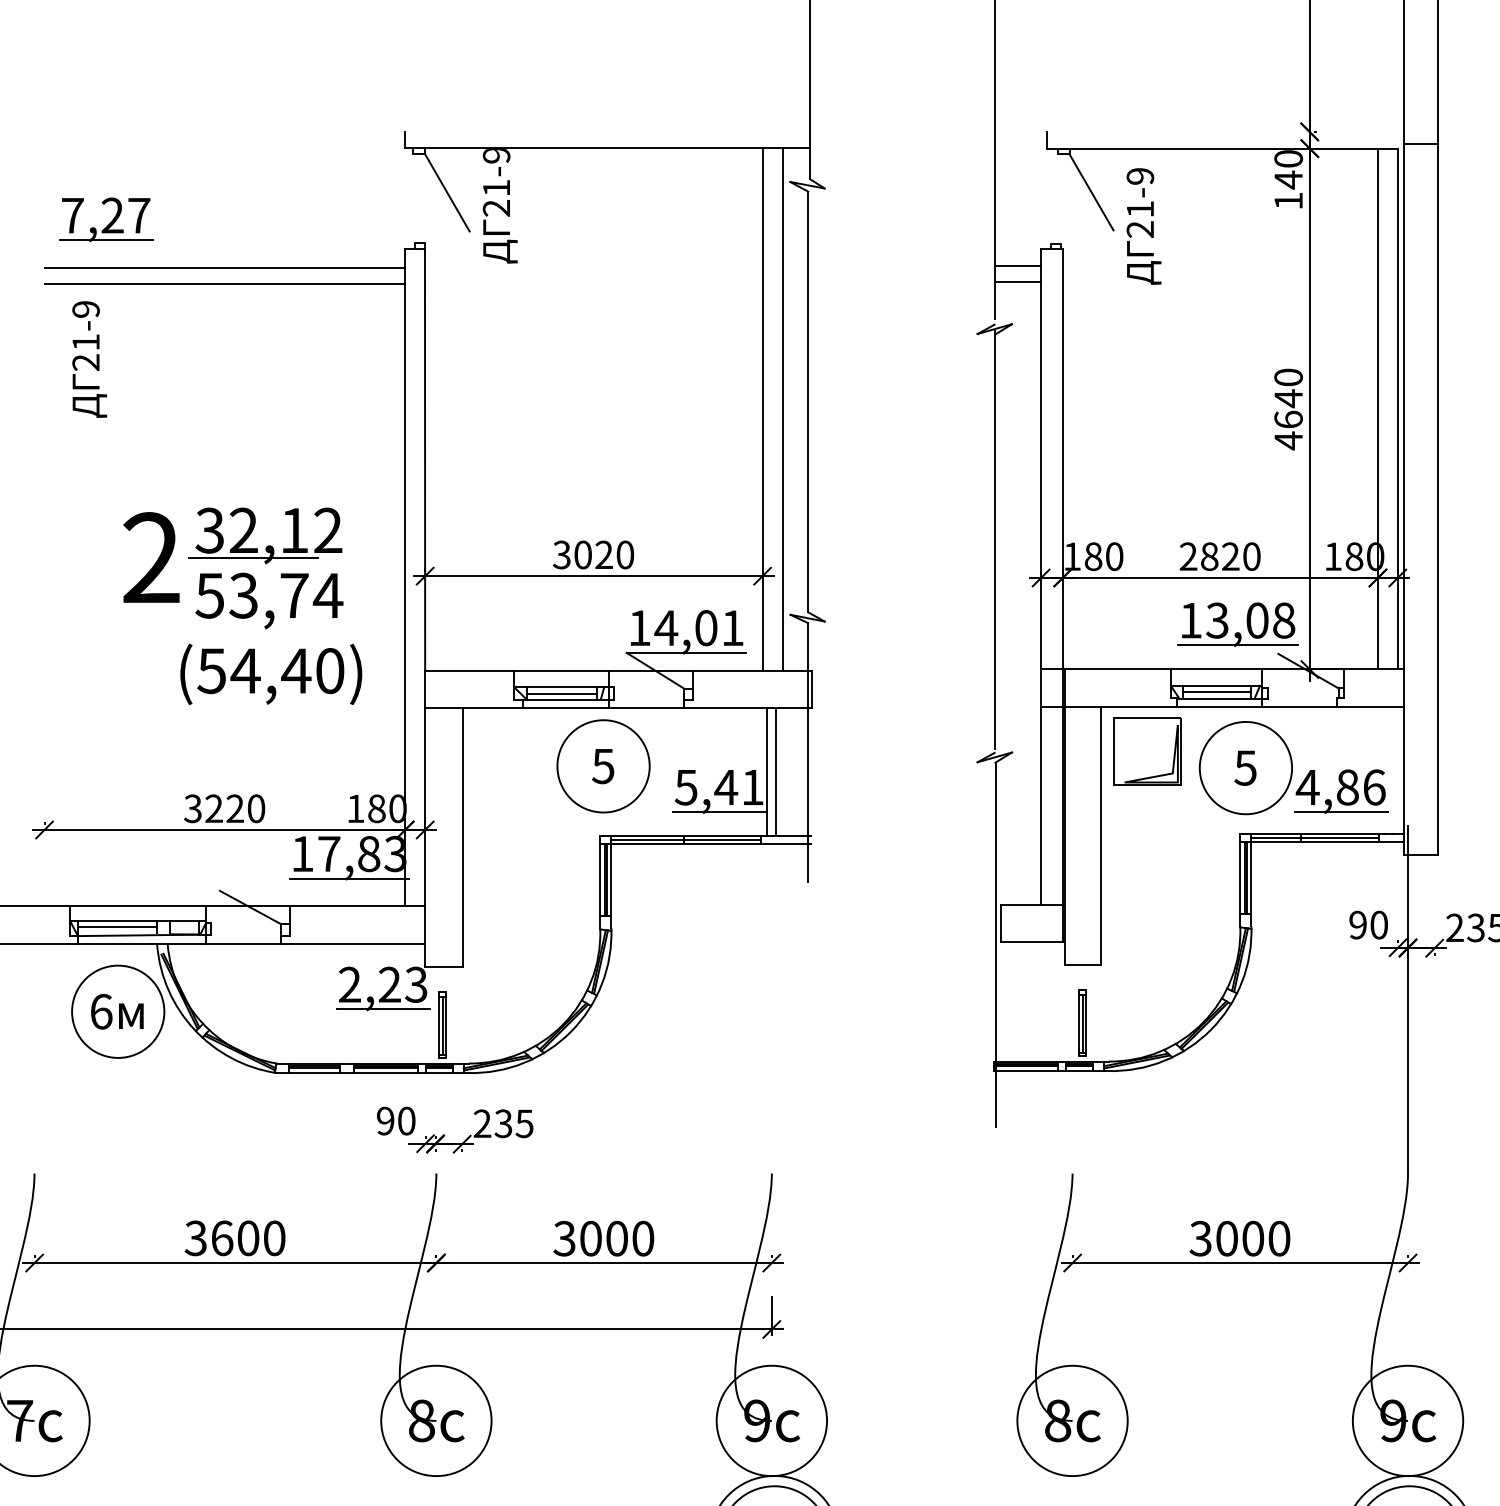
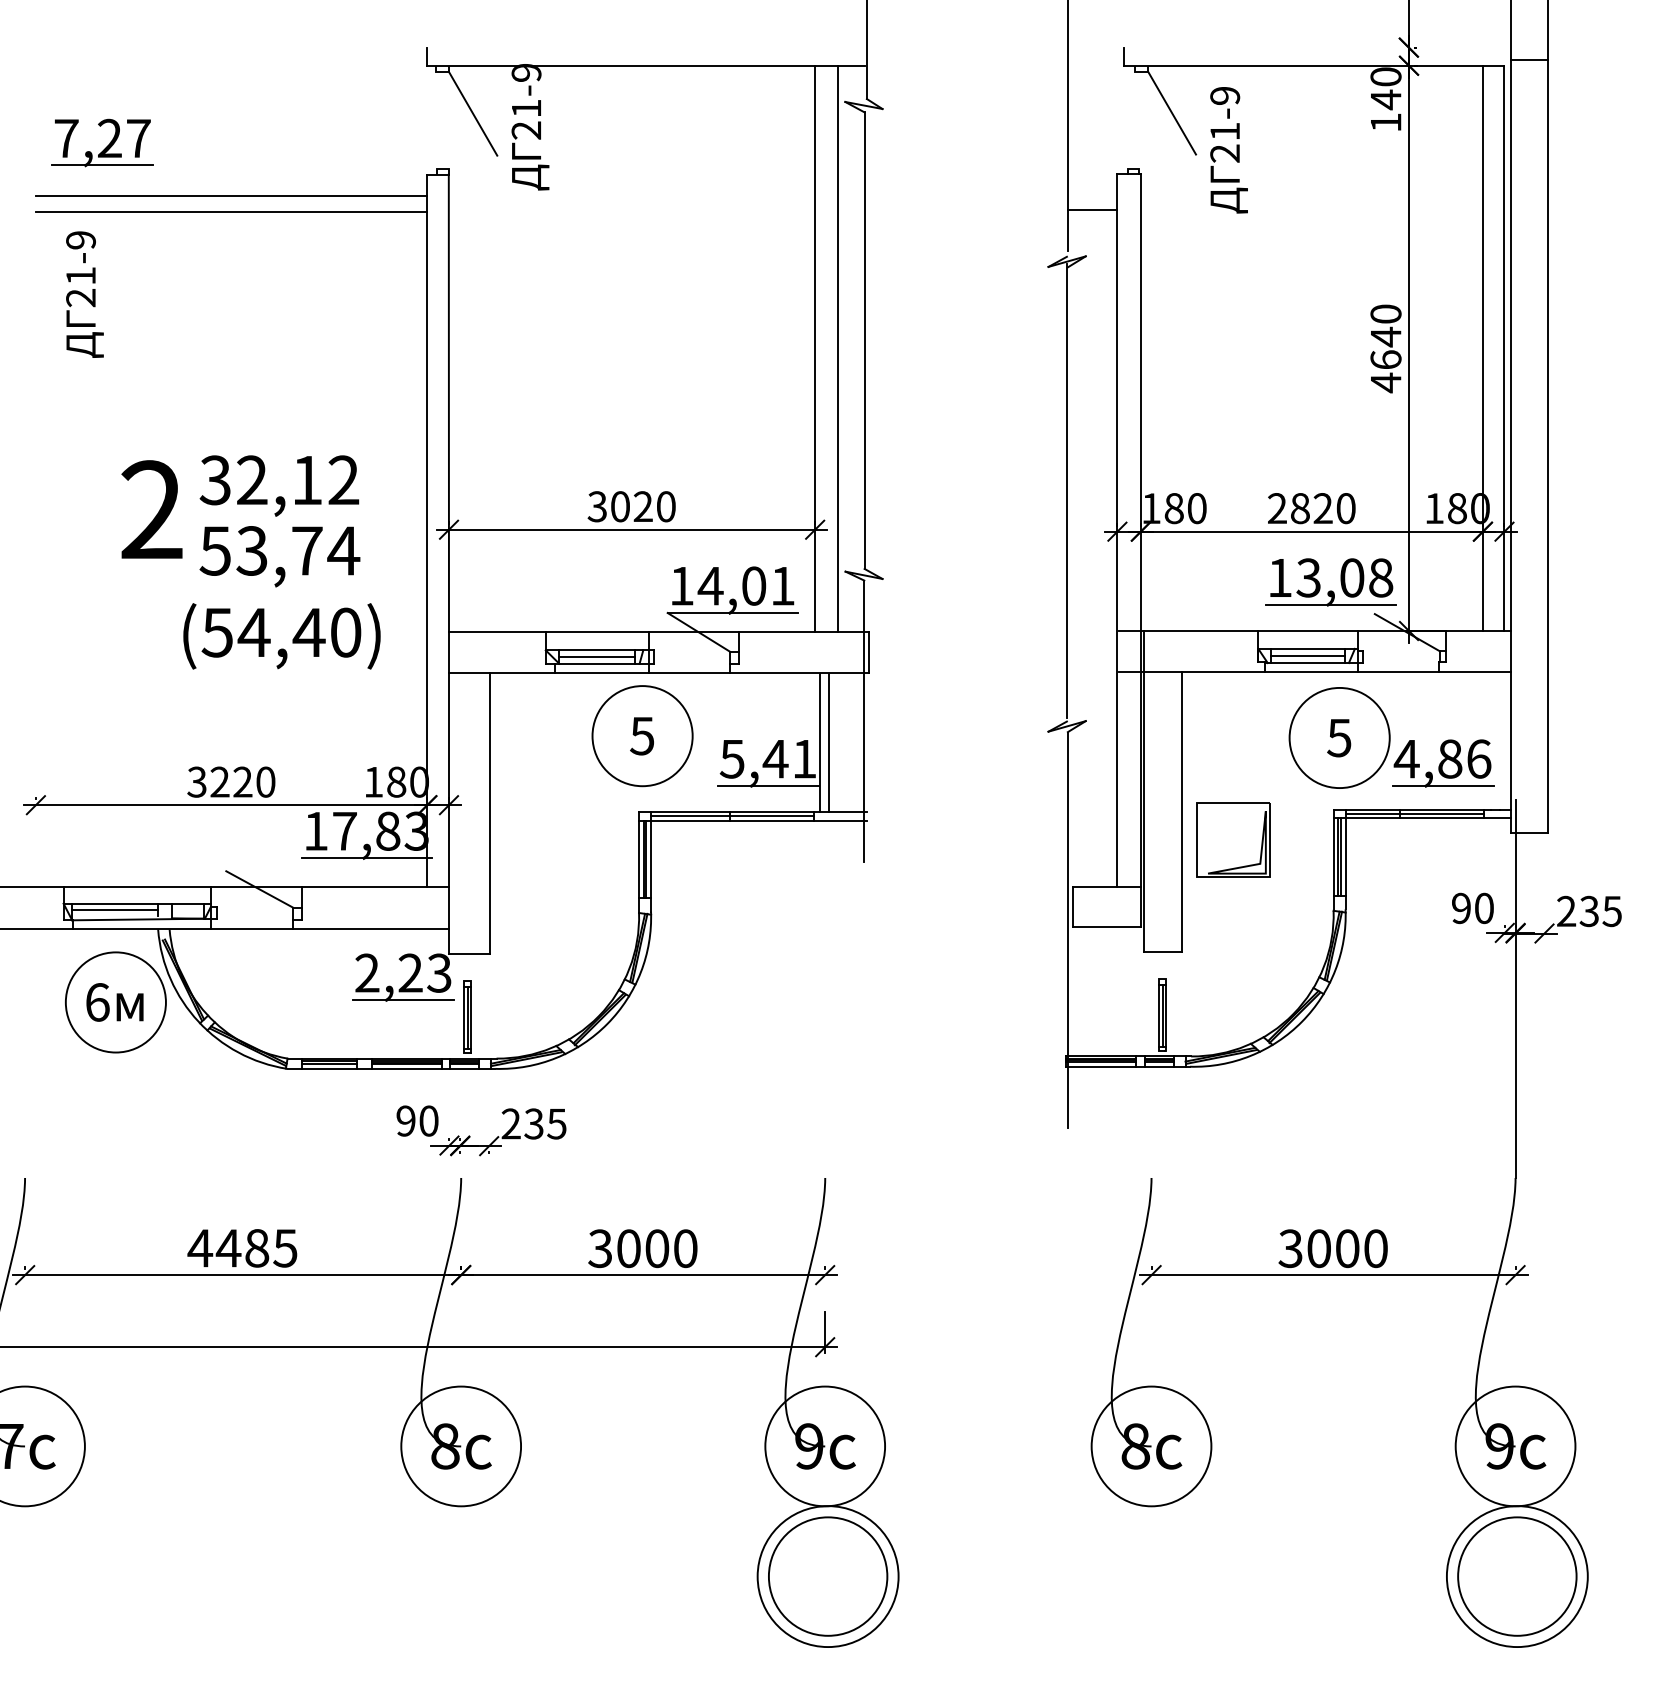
line: (1018, 265) -> (1092, 192), removed
line: (253, 558) -> (262, 510), removed
part: (1148, 751) -> (1233, 839), moved
text: (234, 1238) -> (242, 1248), 3600 -> 4485

